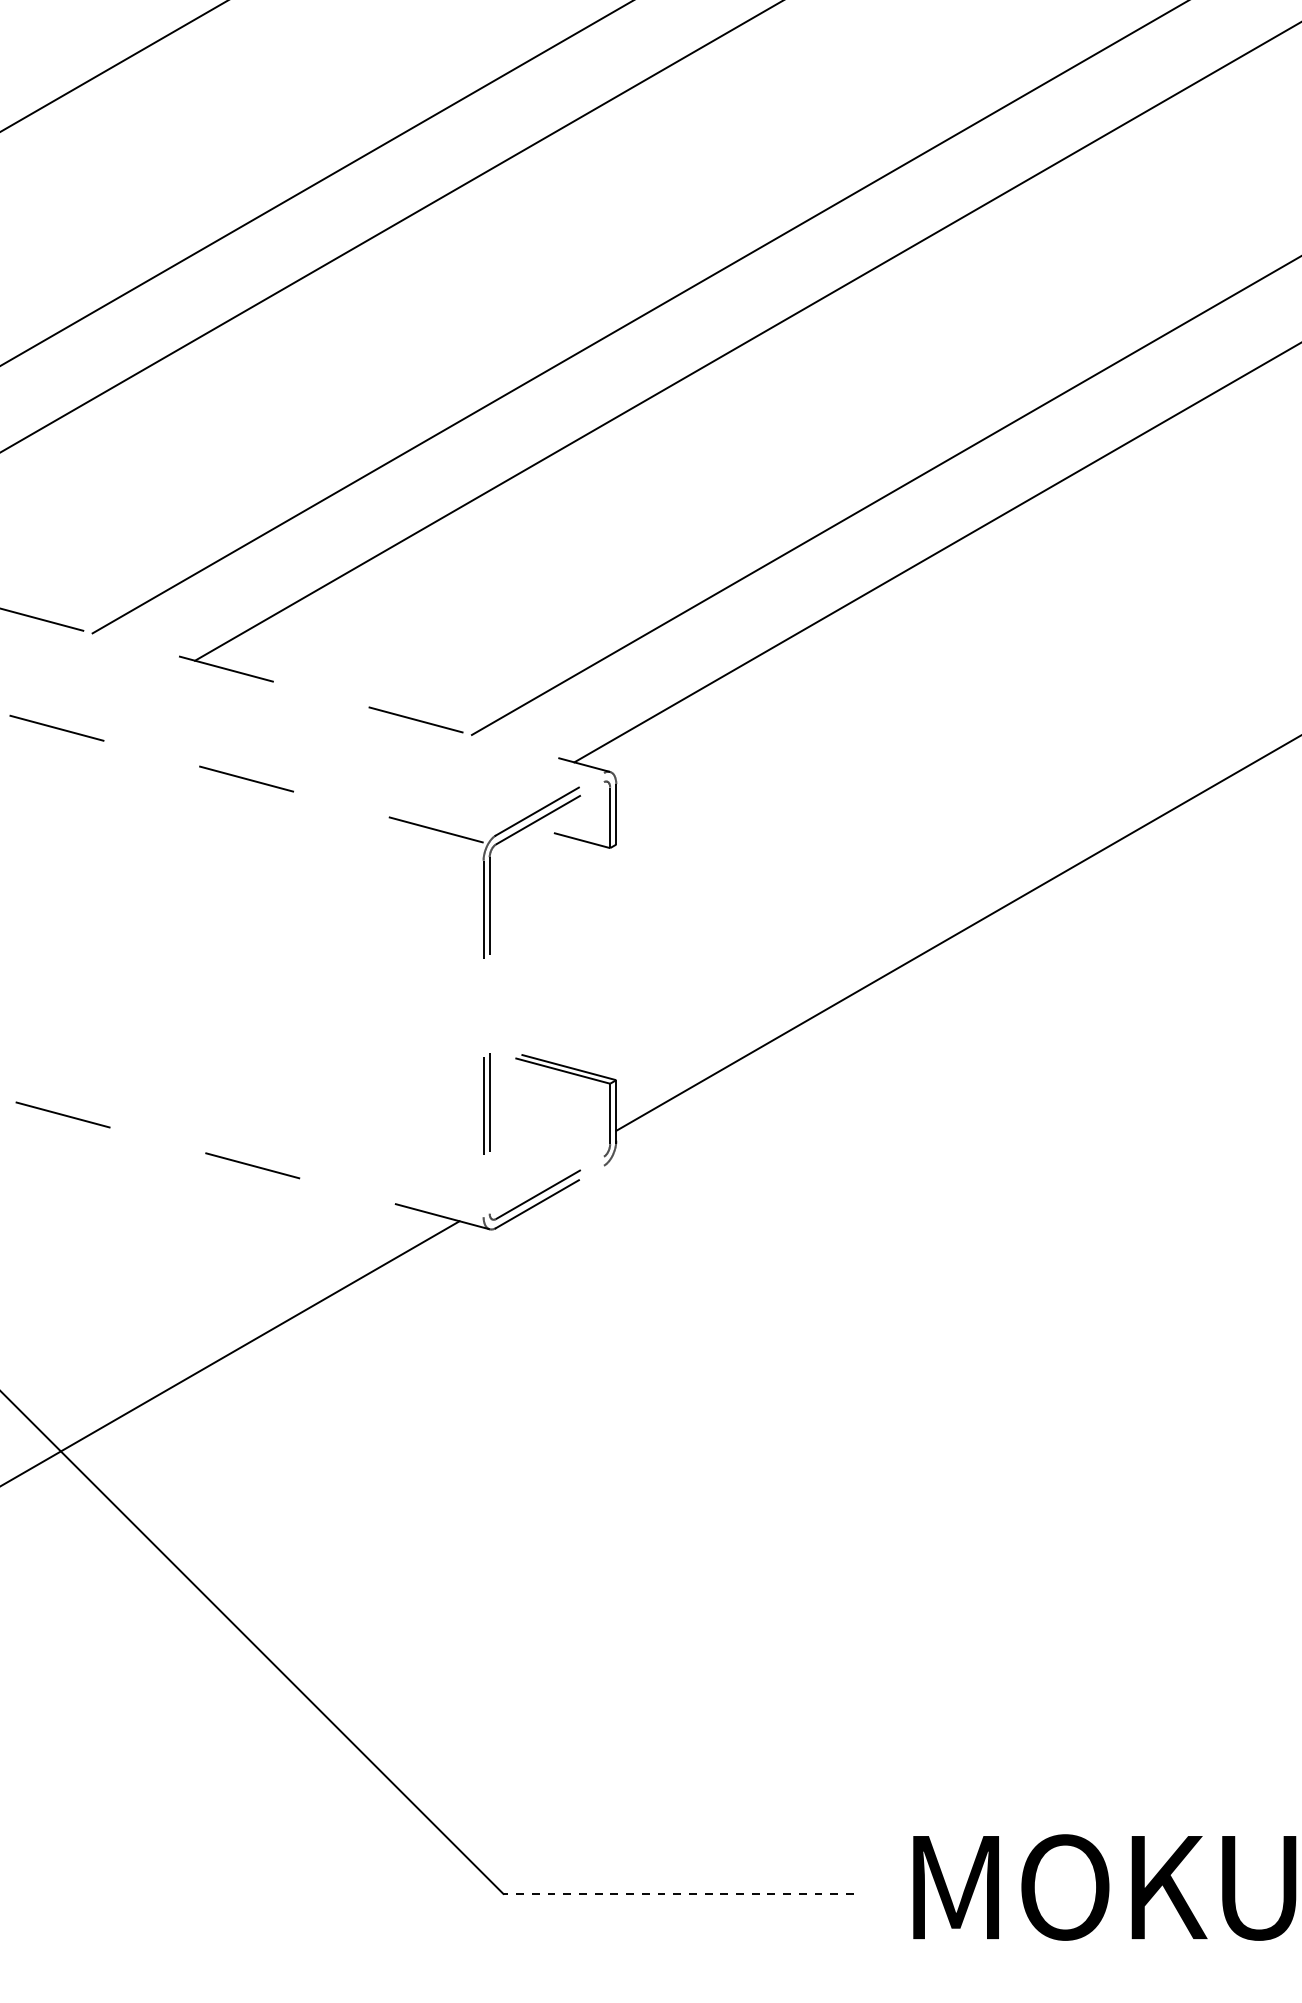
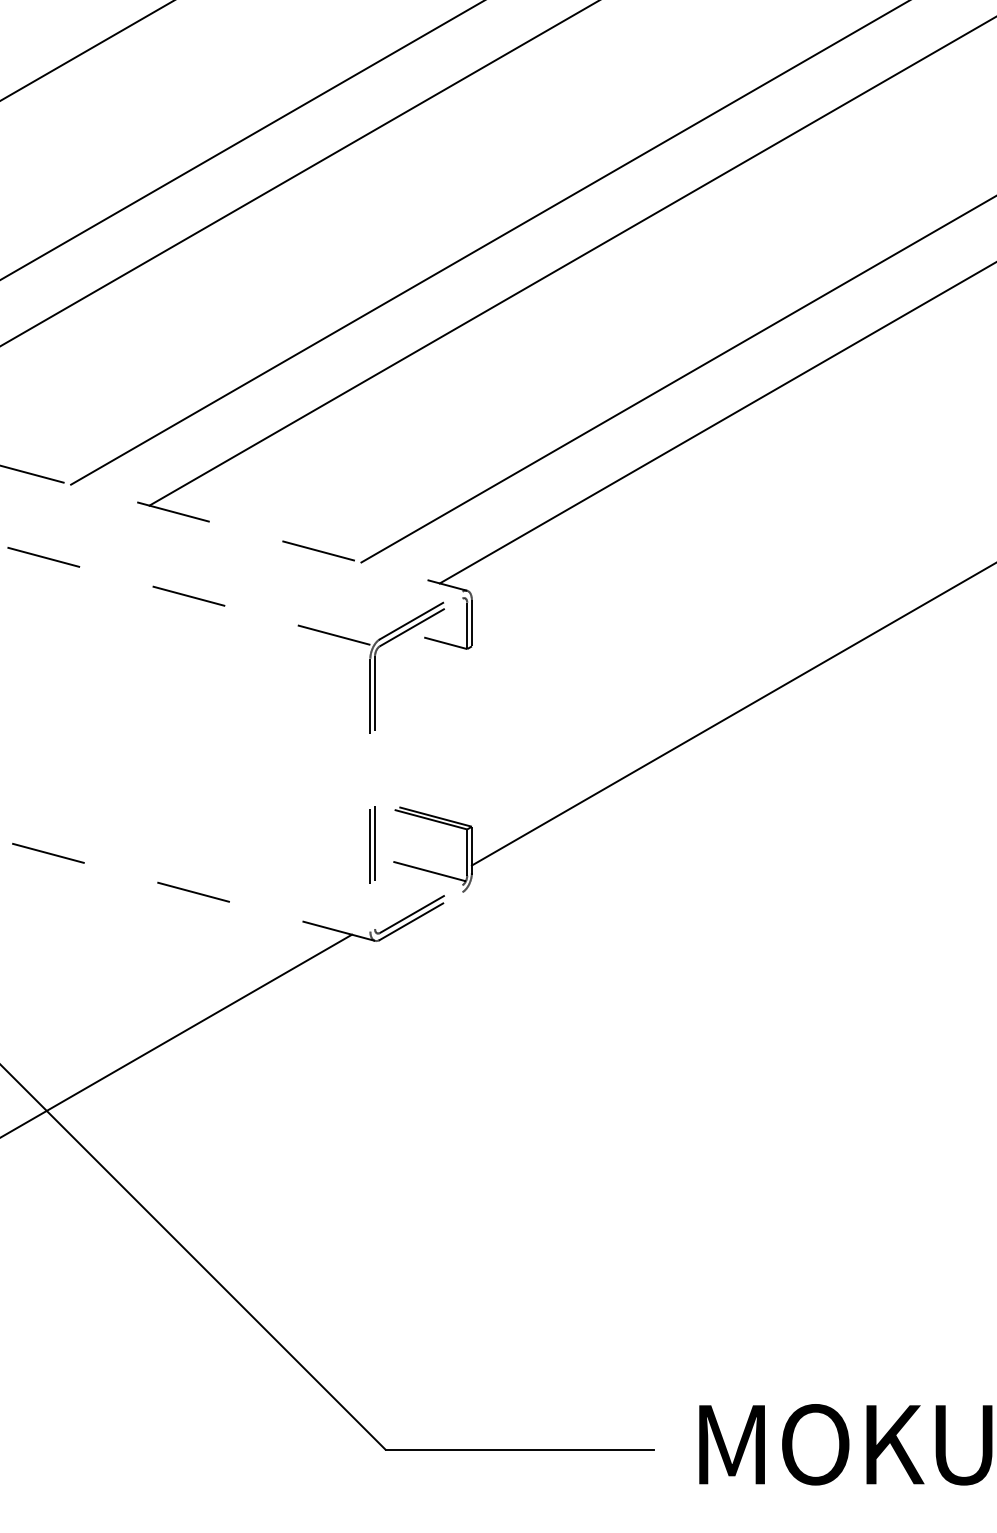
line: (555, 1137) -> (425, 870), added
line: (678, 1893) -> (519, 1449), dashed -> solid

